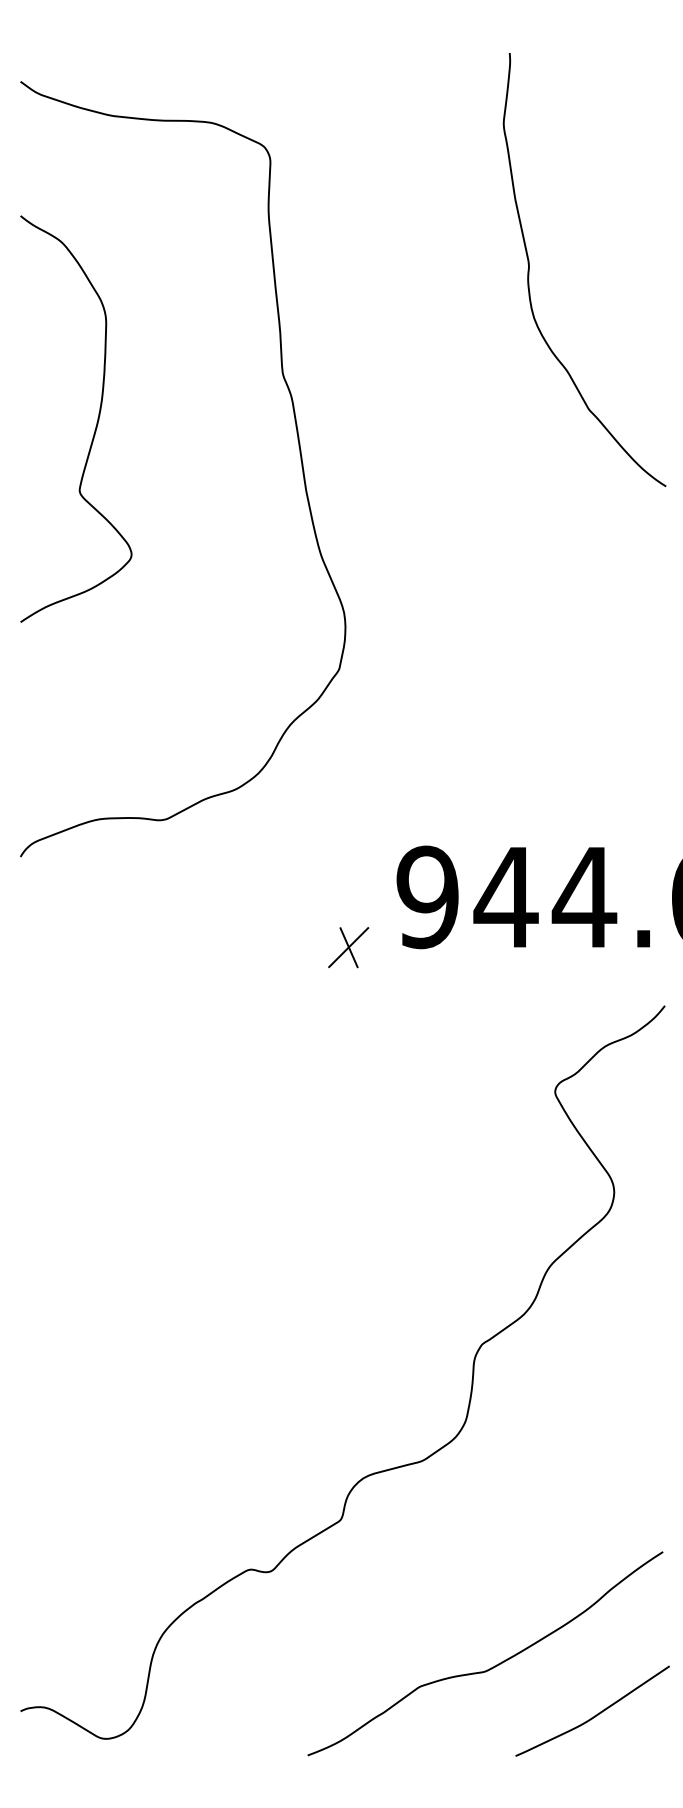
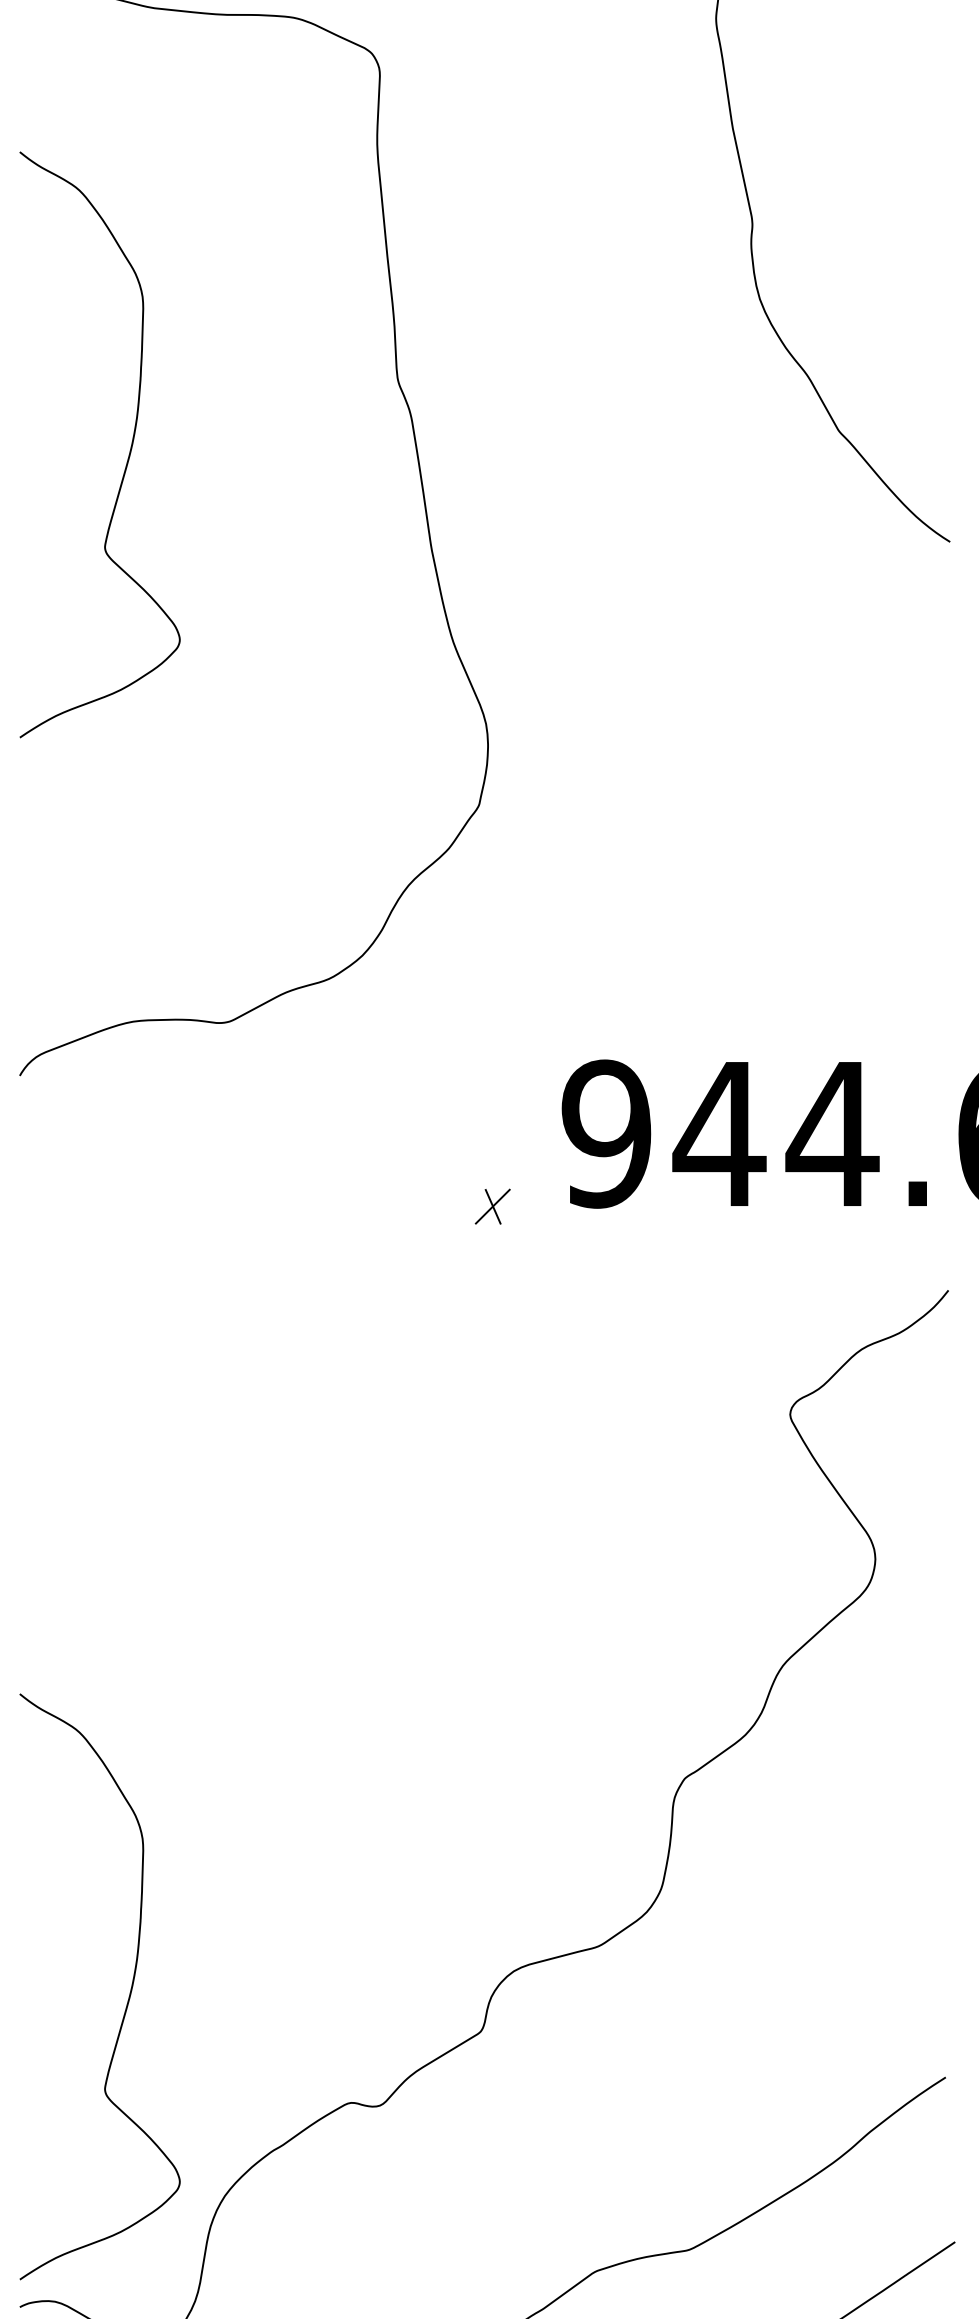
part: (348, 947) -> (492, 1206), size x0.6
curve: (96, 1492) -> (129, 1991), added

